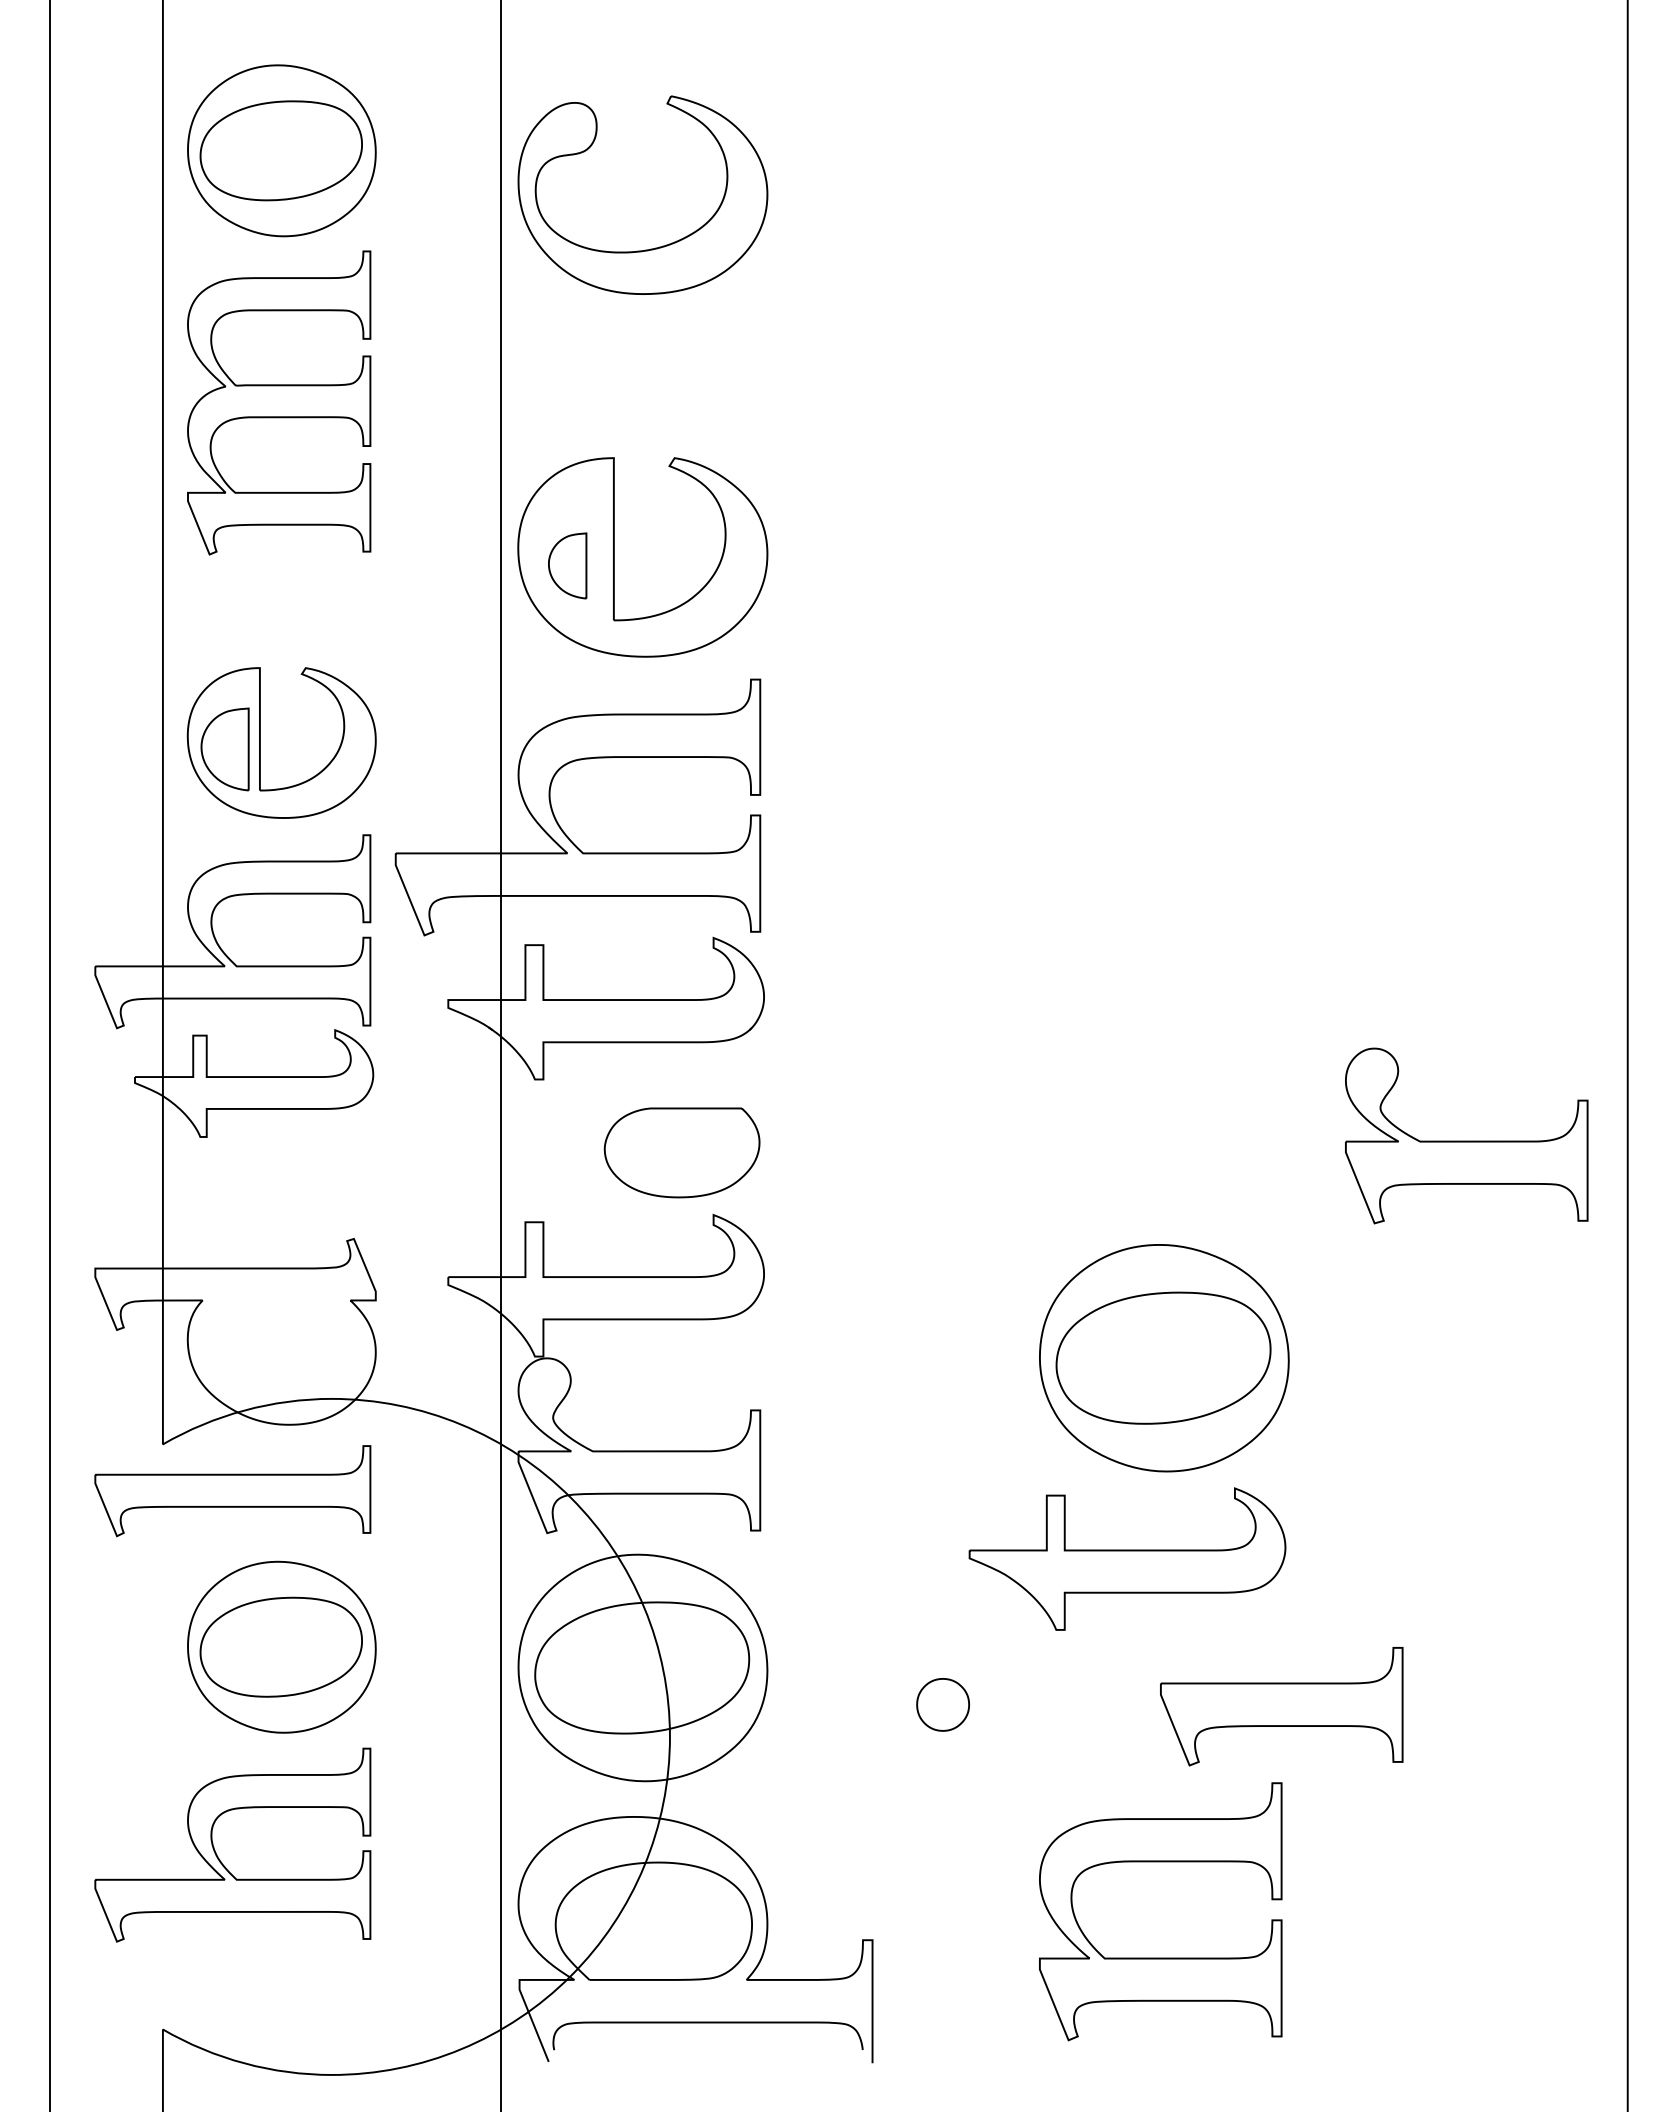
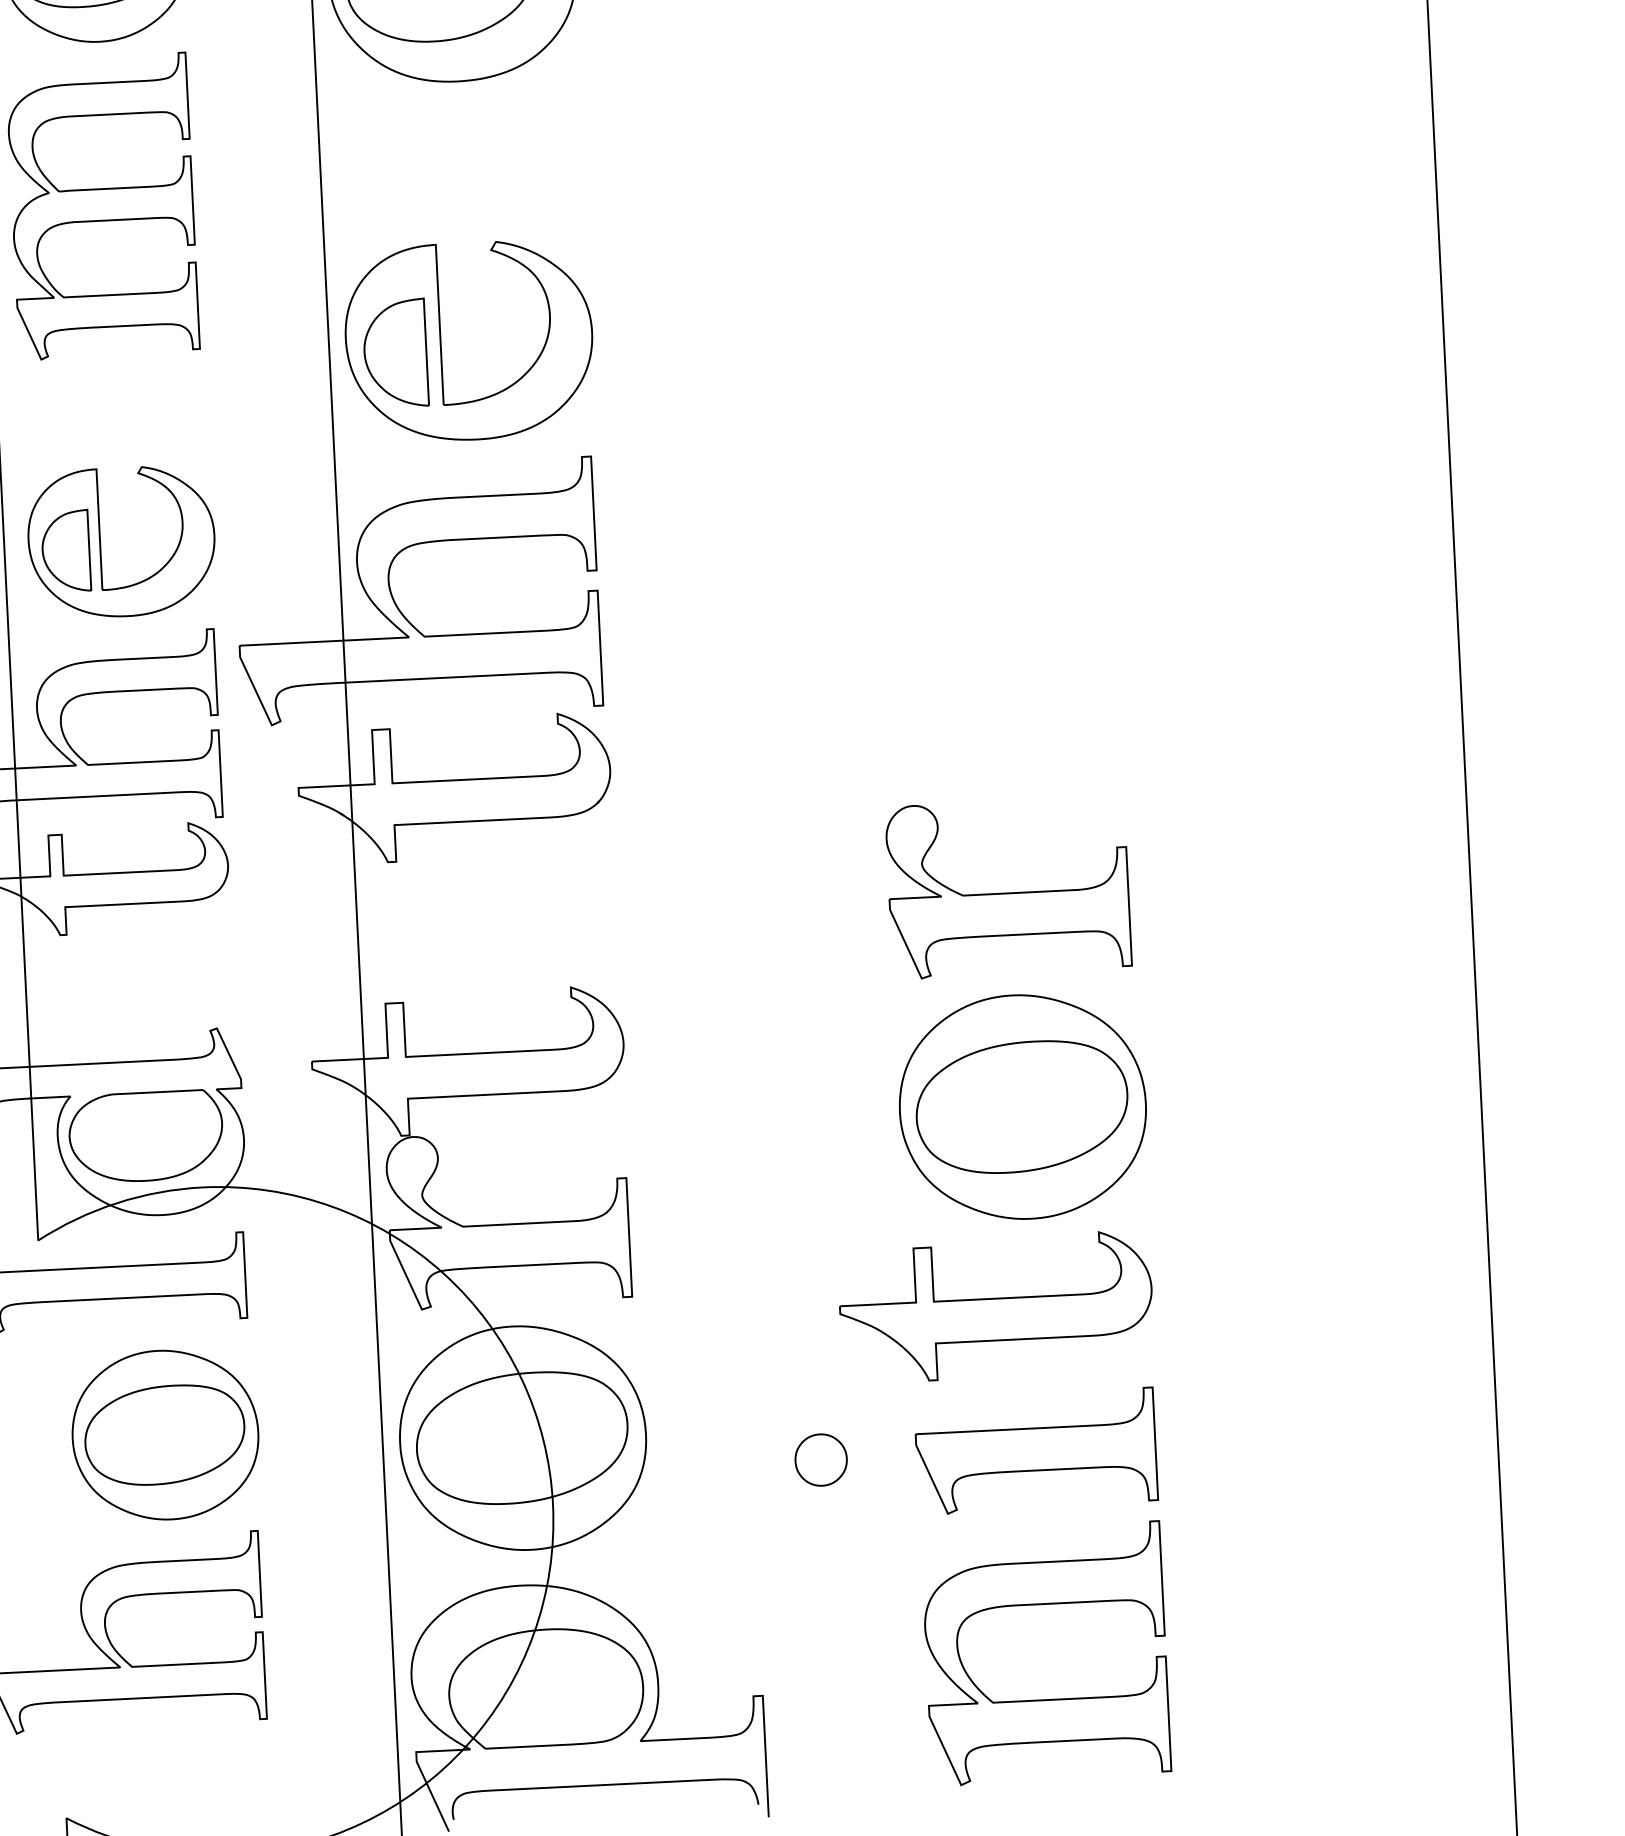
part: (567, 565) -> (395, 353), size x1.67
part: (1466, 1135) -> (1008, 887), moved
part: (681, 1152) -> (145, 1136), moved
part: (1281, 1706) -> (1035, 1451), moved

